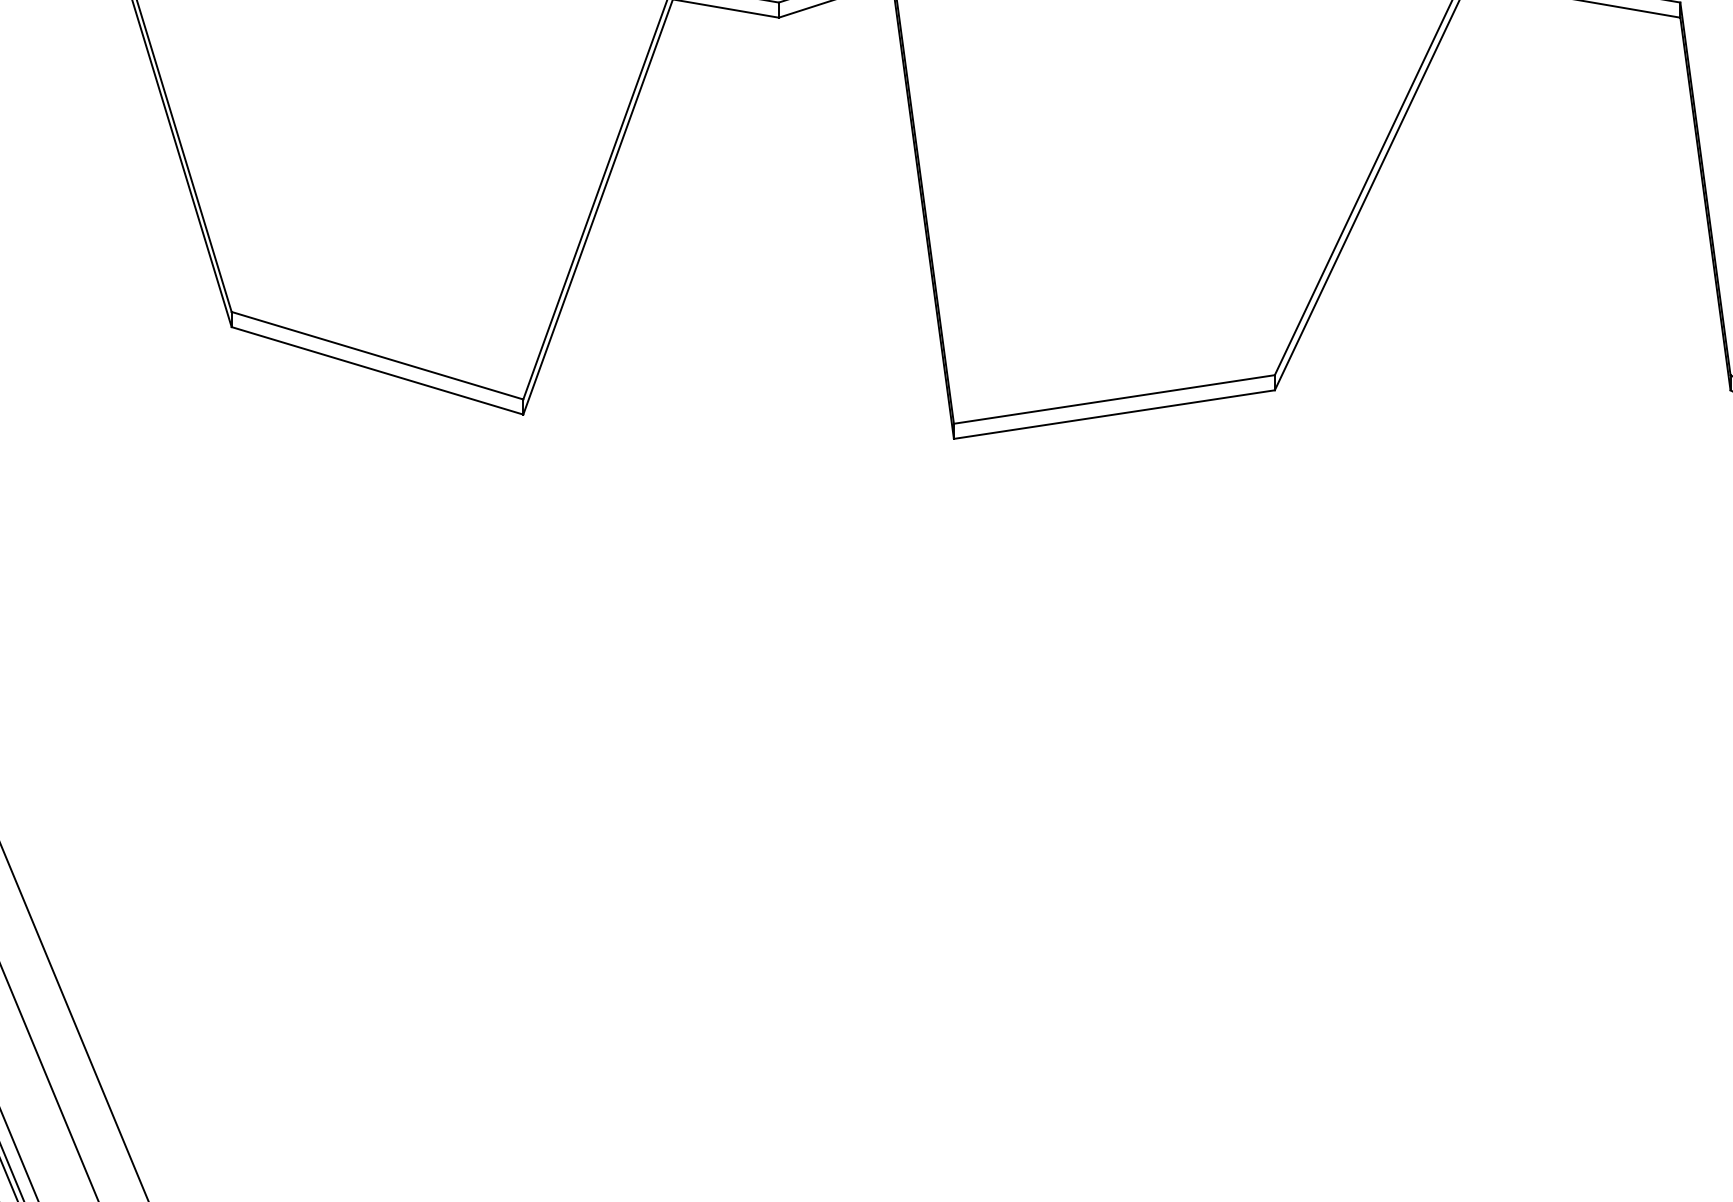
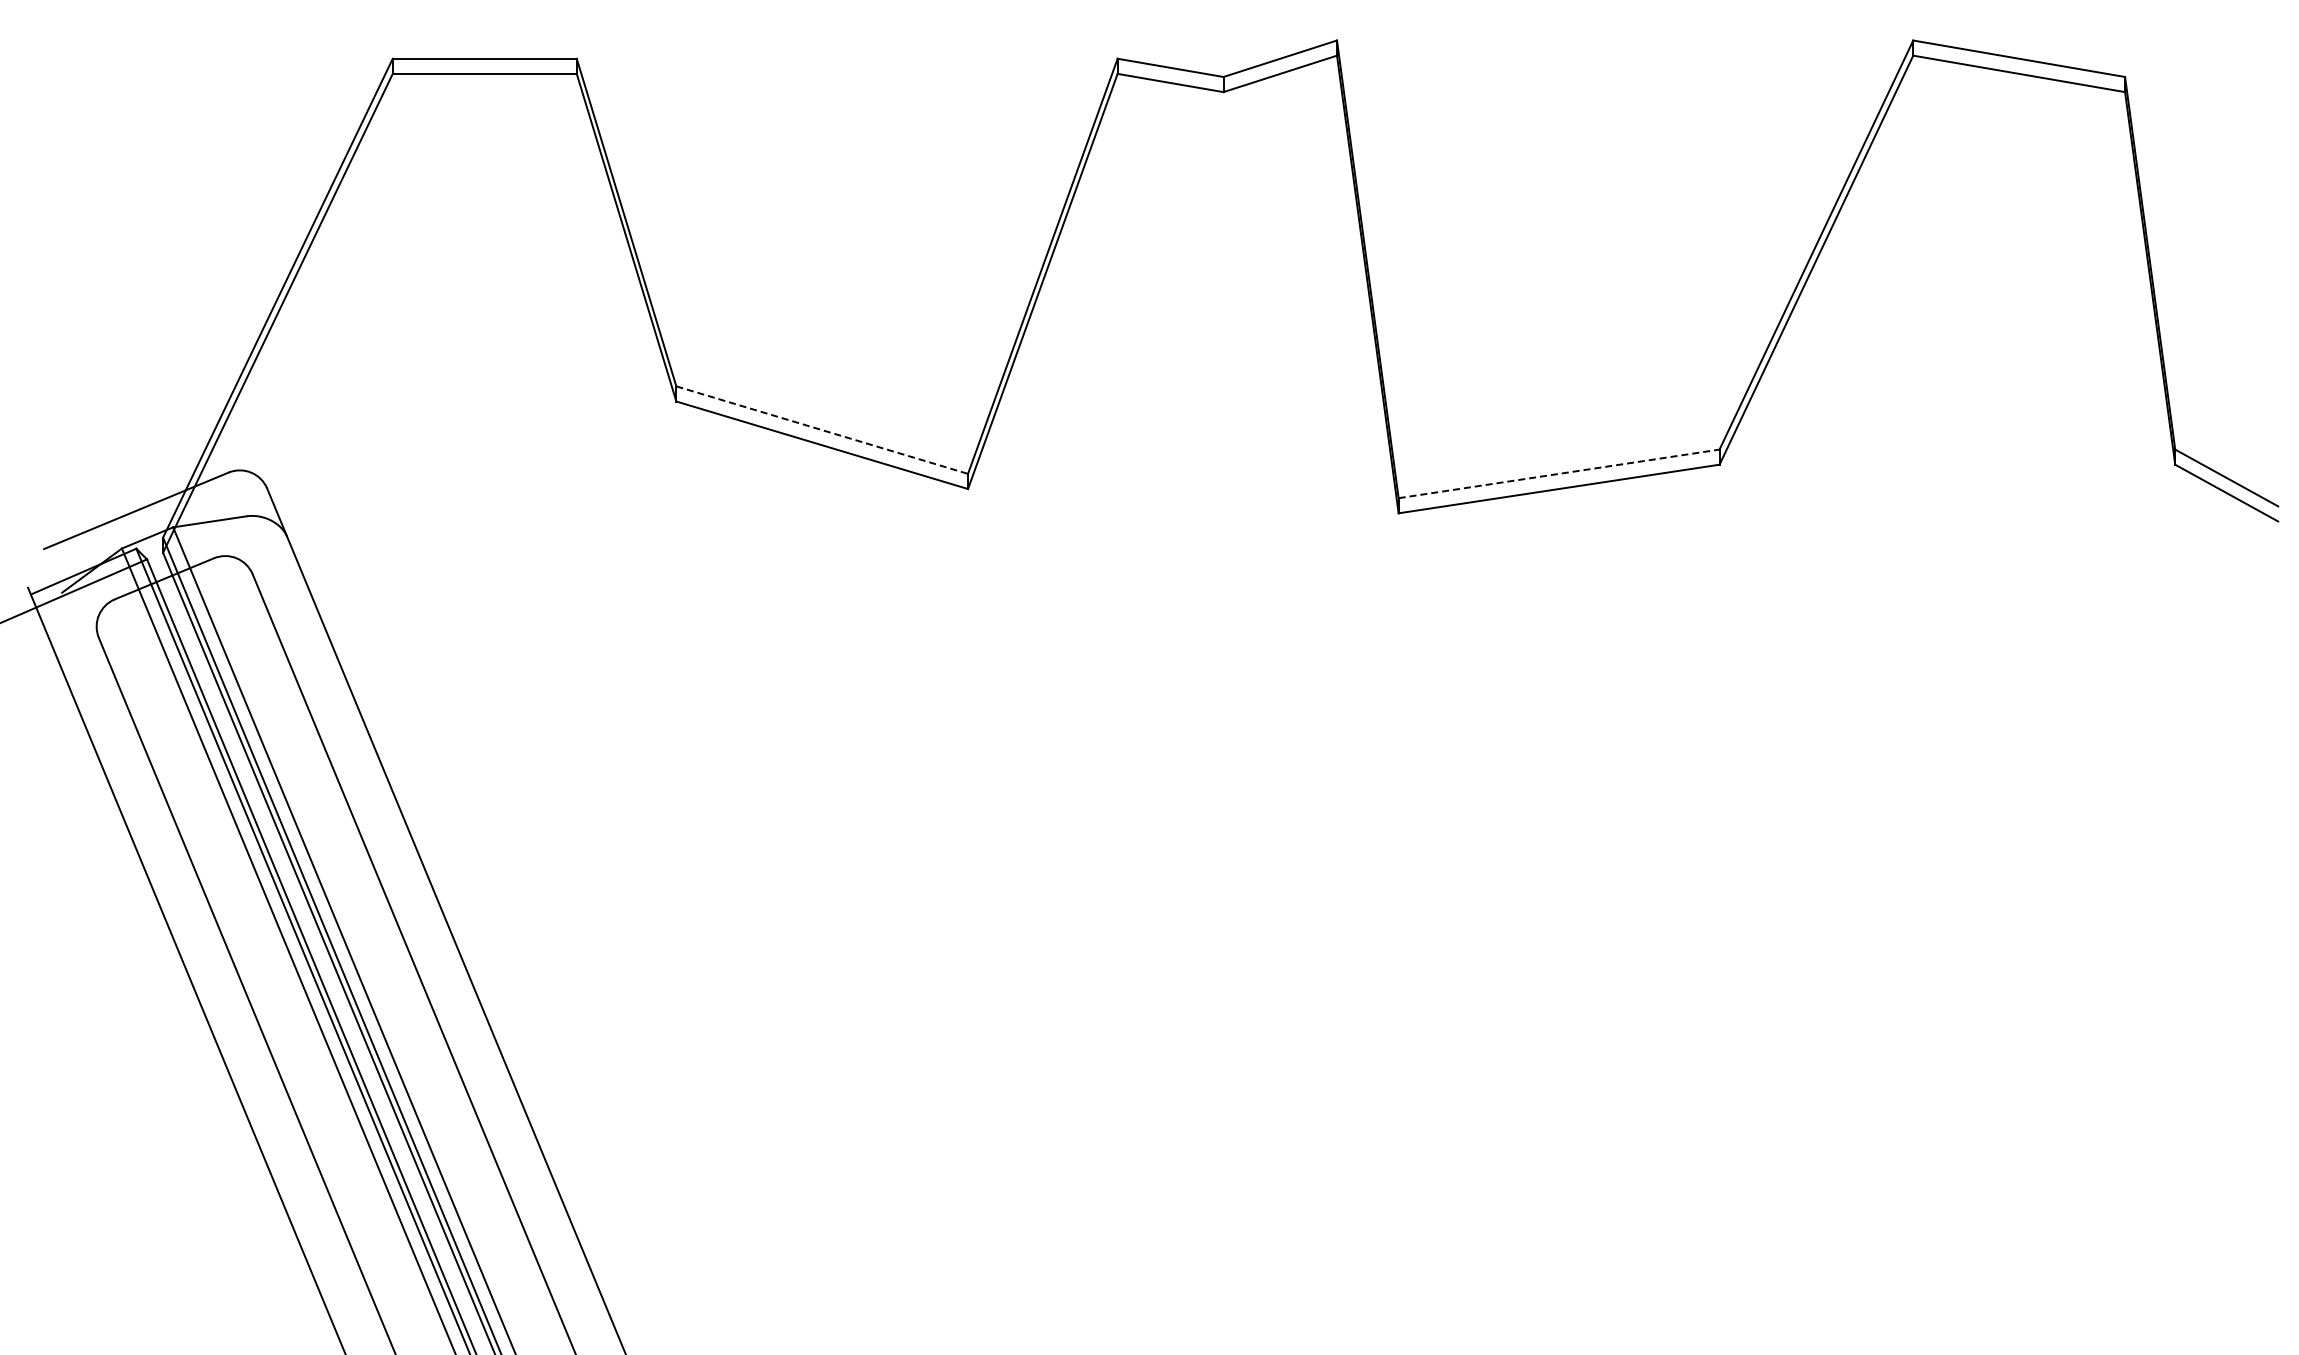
line: (377, 356) -> (822, 430), solid -> dashed
line: (1114, 399) -> (1559, 473), solid -> dashed

